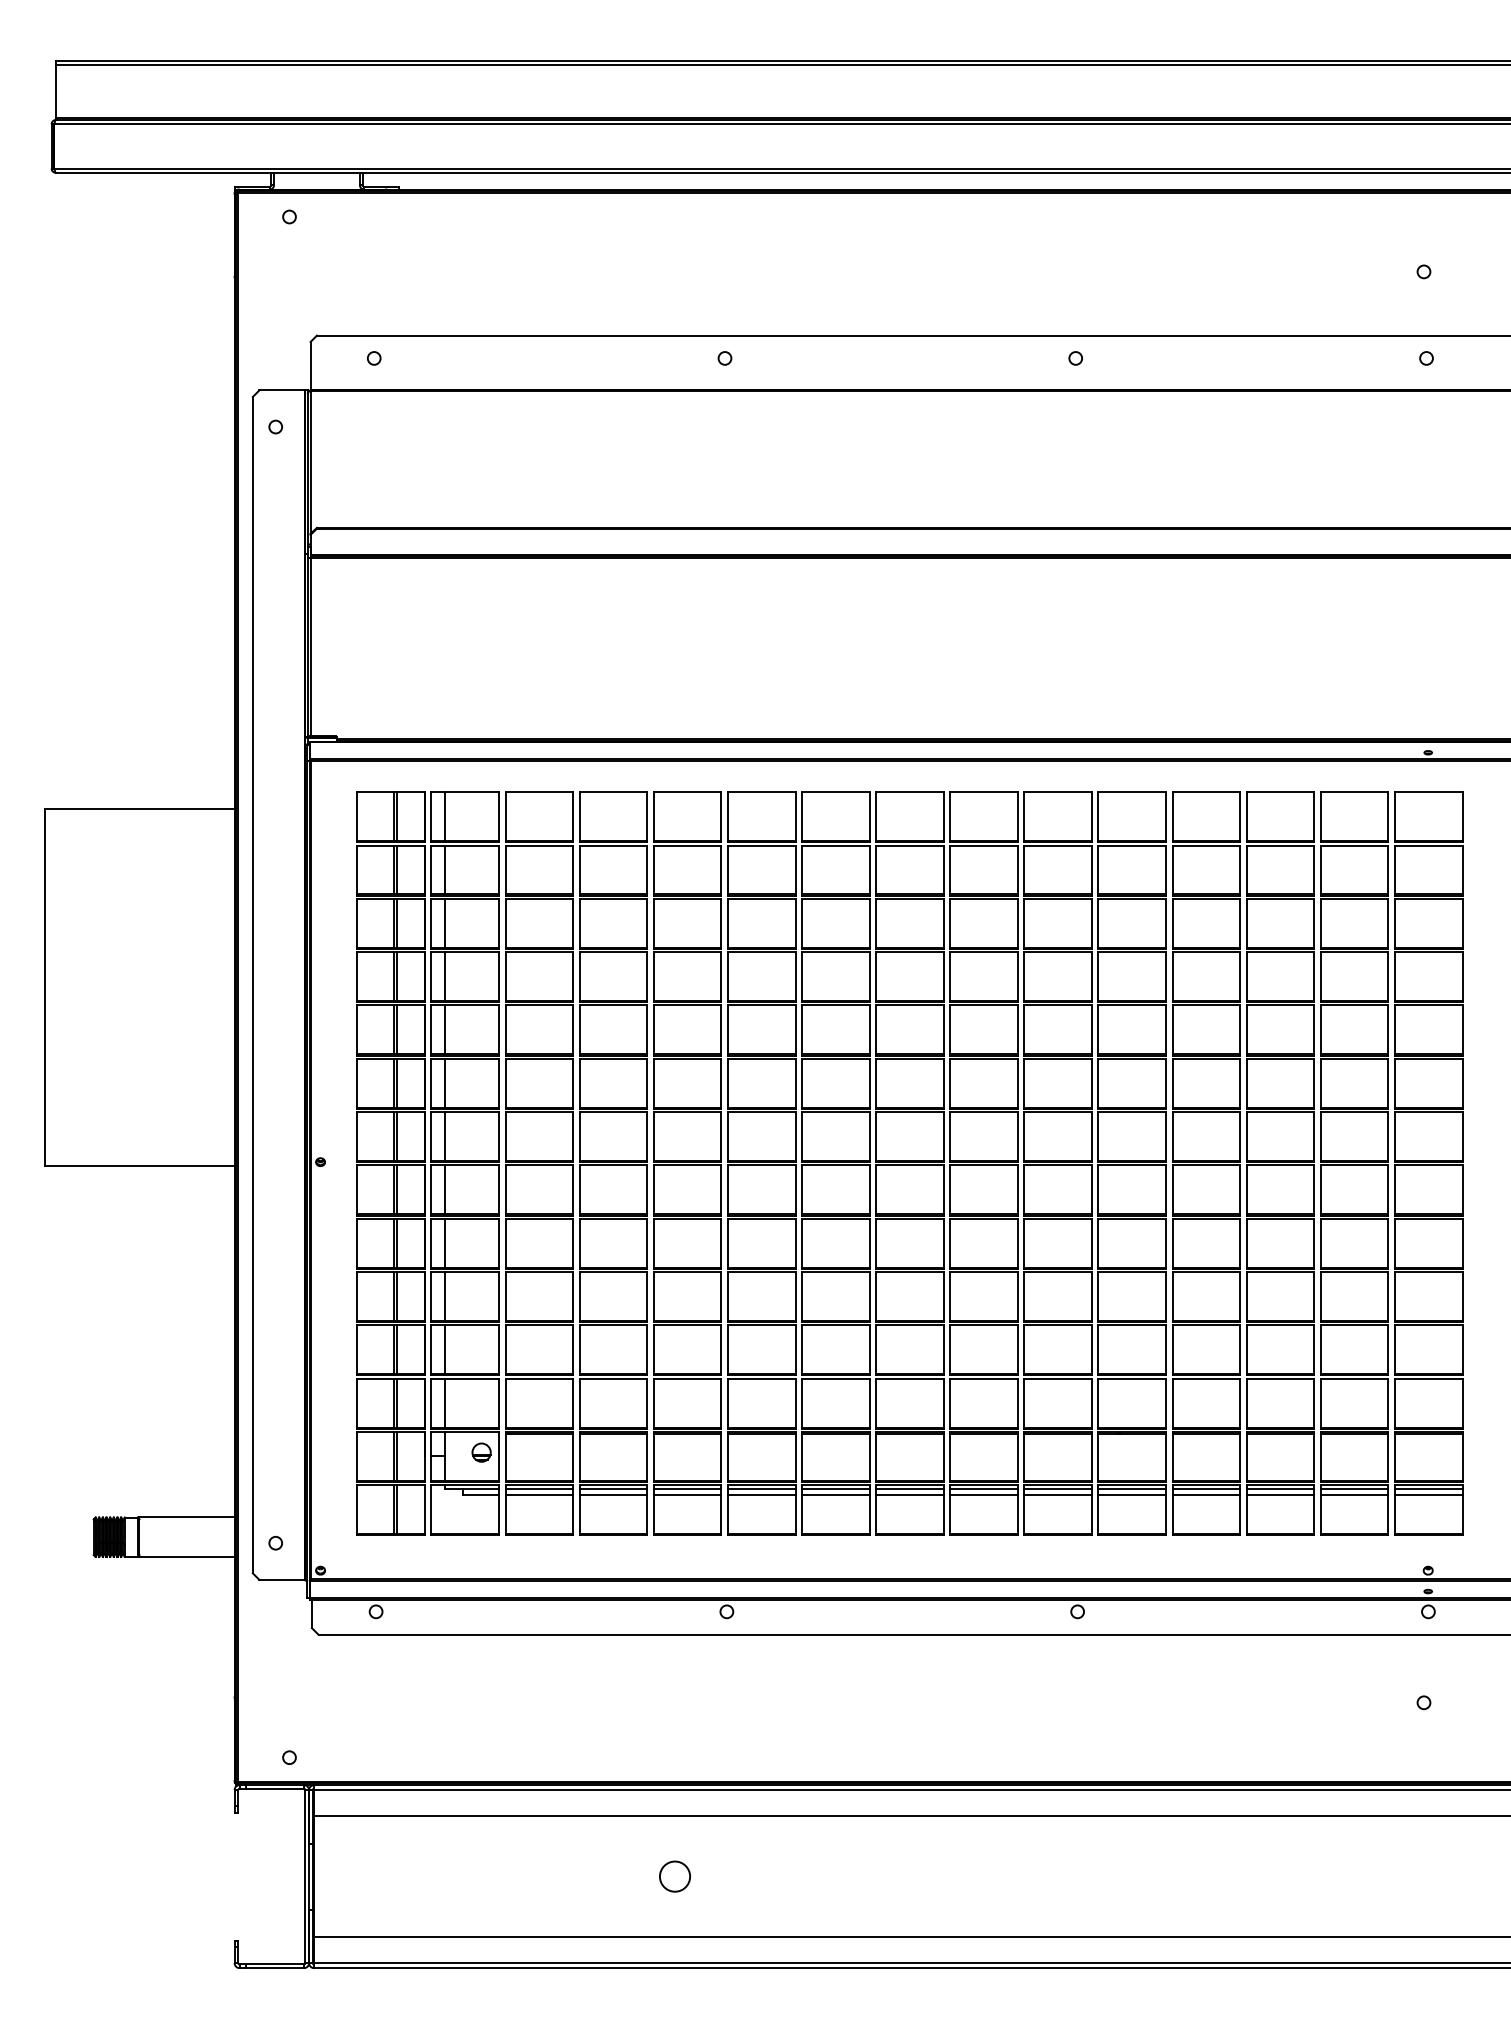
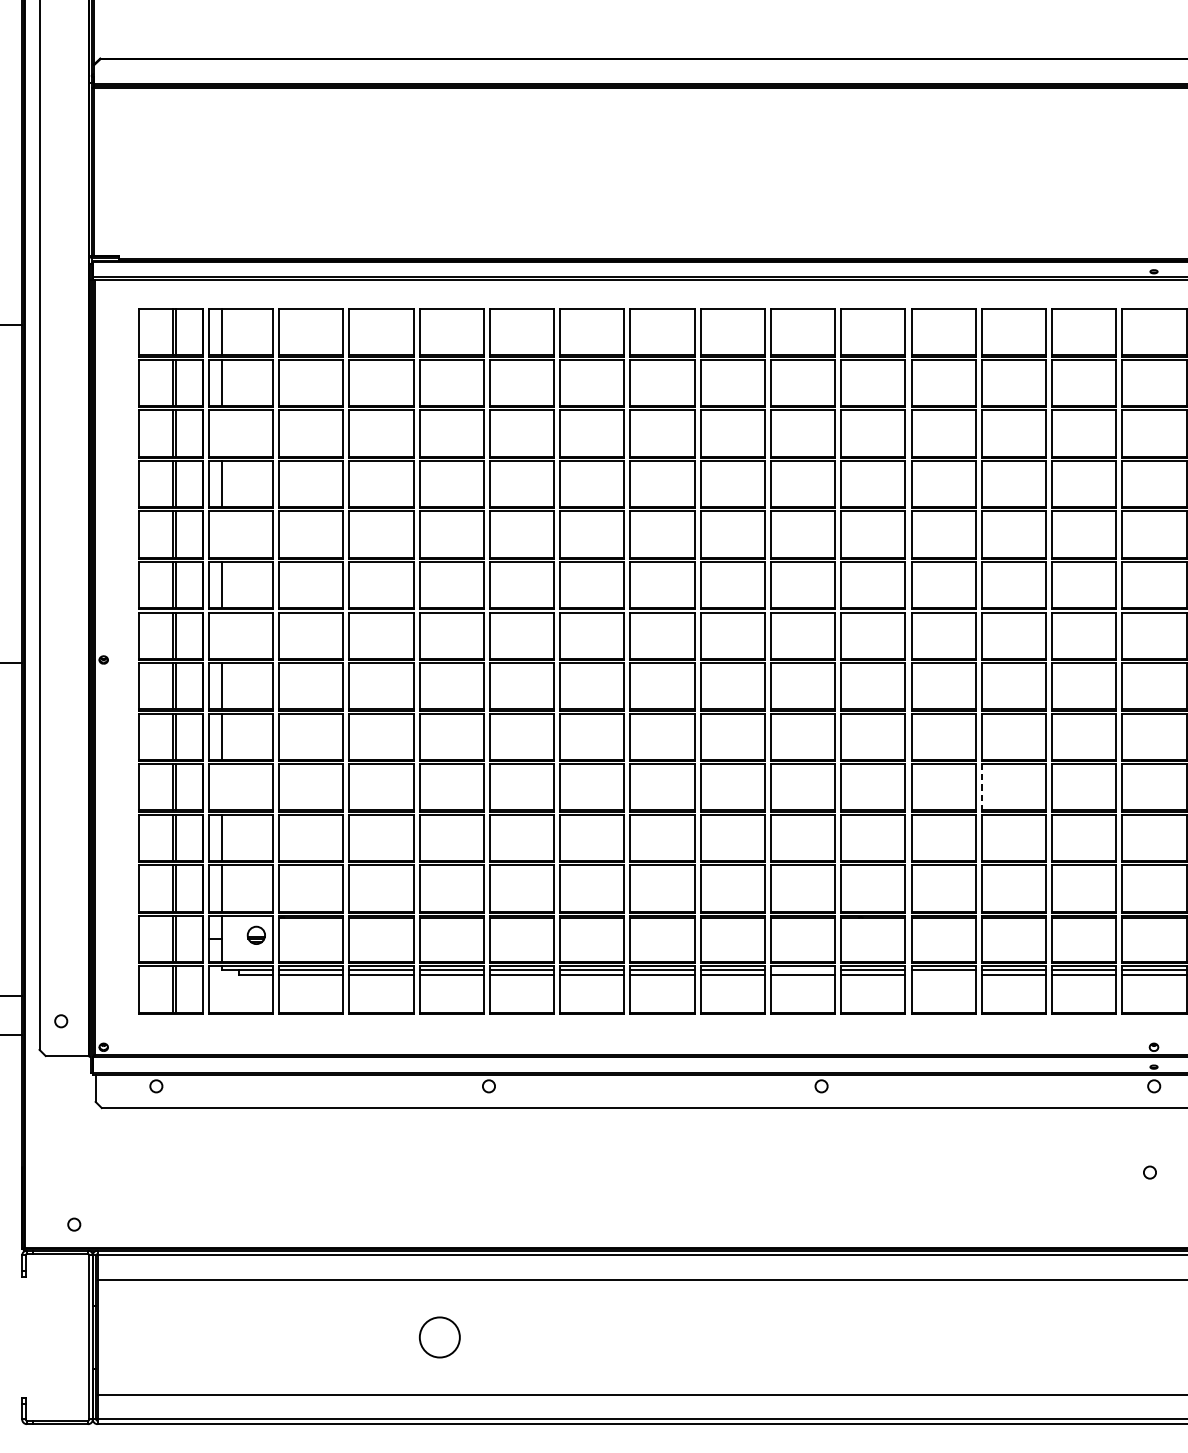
line: (445, 922) -> (222, 432), removed
line: (445, 1029) -> (222, 534), removed
line: (445, 1136) -> (222, 635), removed
line: (445, 1296) -> (222, 787), removed
line: (1246, 1296) -> (981, 787), solid -> dashed
line: (1058, 1489) -> (803, 970), removed
line: (1206, 1494) -> (943, 975), removed
circle: (674, 1876) -> (439, 1337), size x1.4

